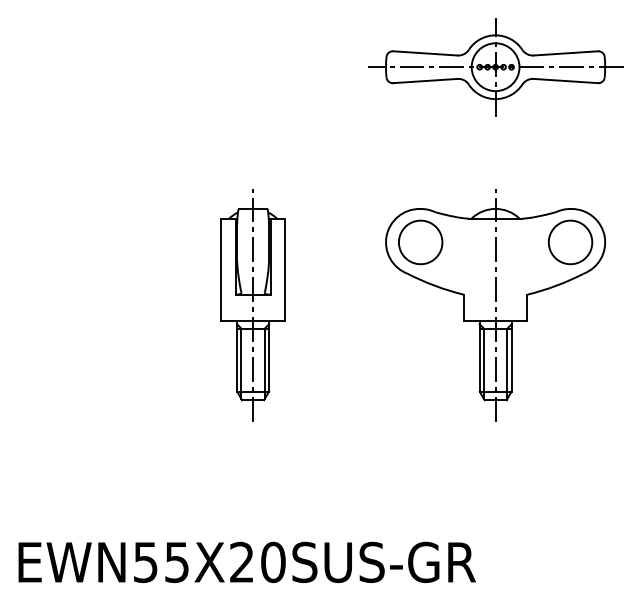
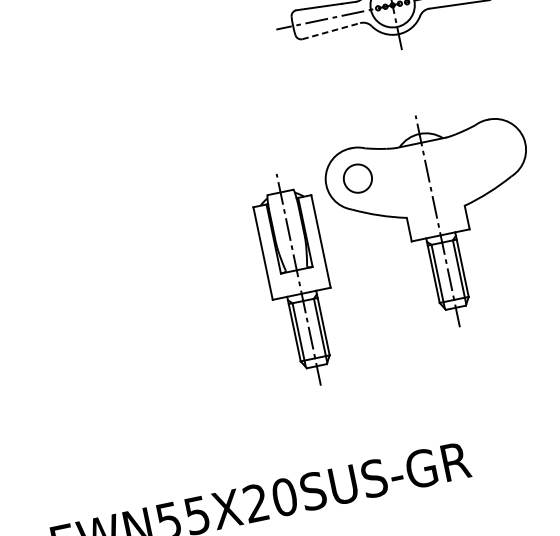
line: (425, 81) -> (331, 31), solid -> dashed
part: (420, 242) -> (357, 178), size x0.7
part: (570, 242) -> (493, 150), removed
part: (252, 305) -> (298, 280), moved

